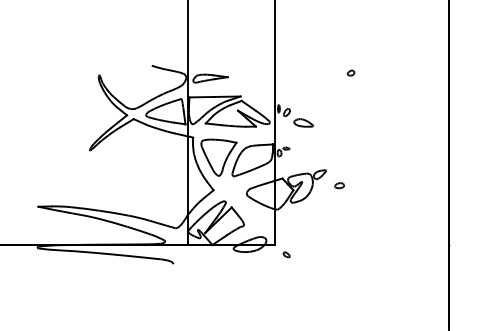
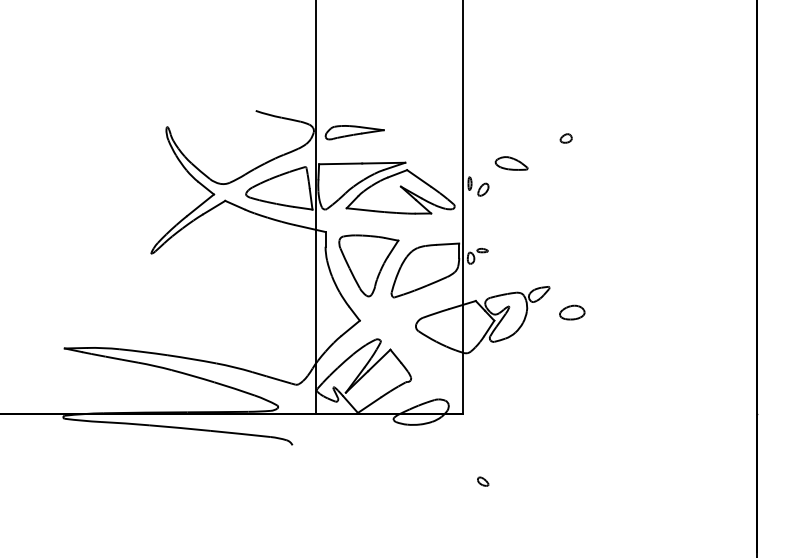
part: (350, 72) -> (565, 137), moved
part: (303, 122) -> (511, 162), moved
part: (339, 185) -> (571, 312), size x1.6
part: (286, 254) -> (482, 481), moved

